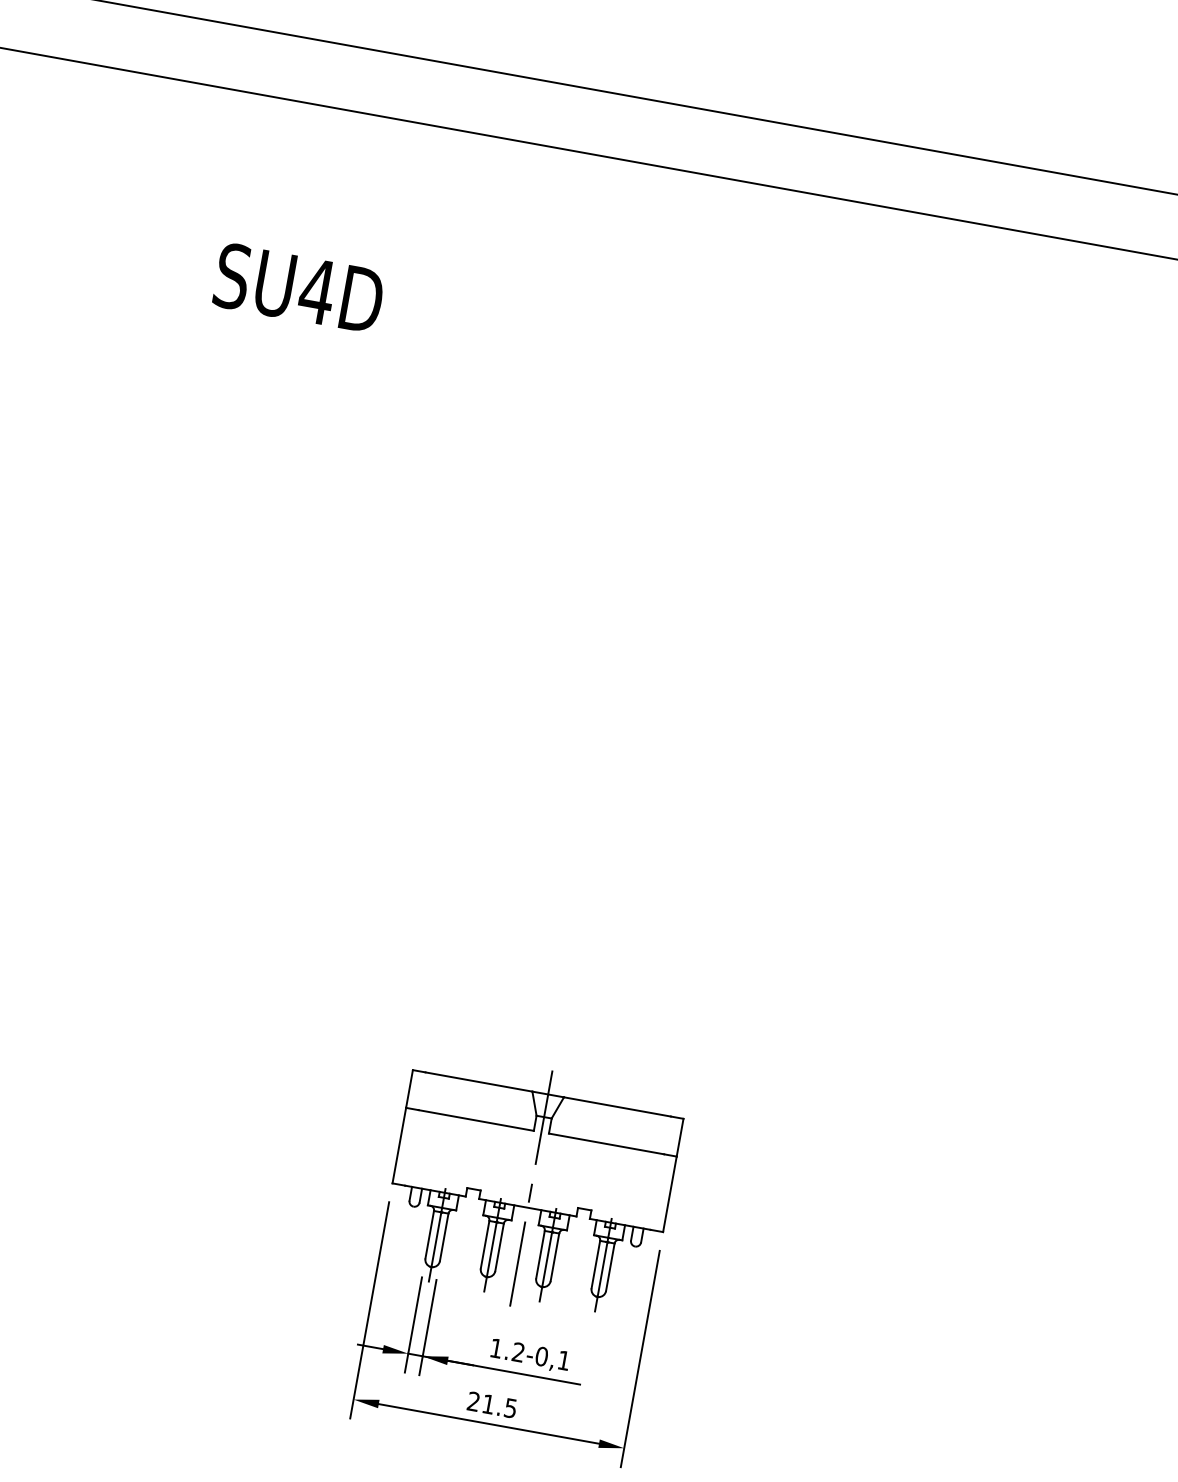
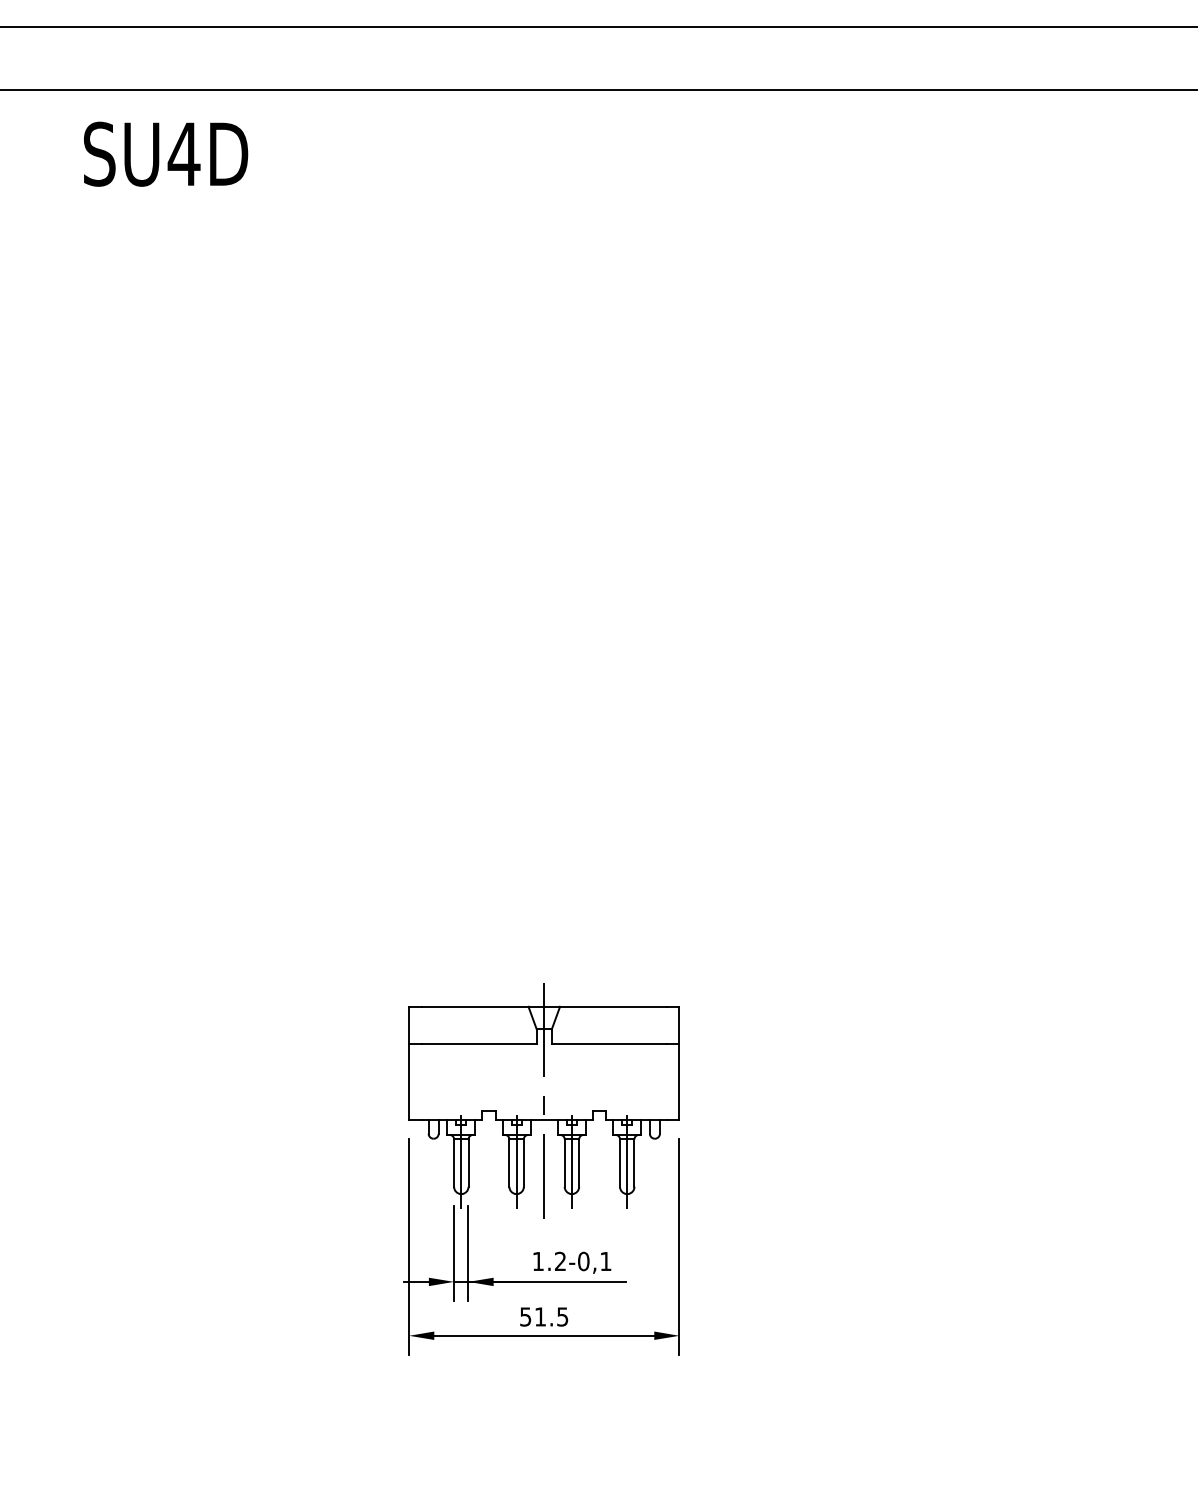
text: (299, 287) -> (166, 153), moved
text: (473, 1401) -> (525, 1316), 21.5 -> 51.5

